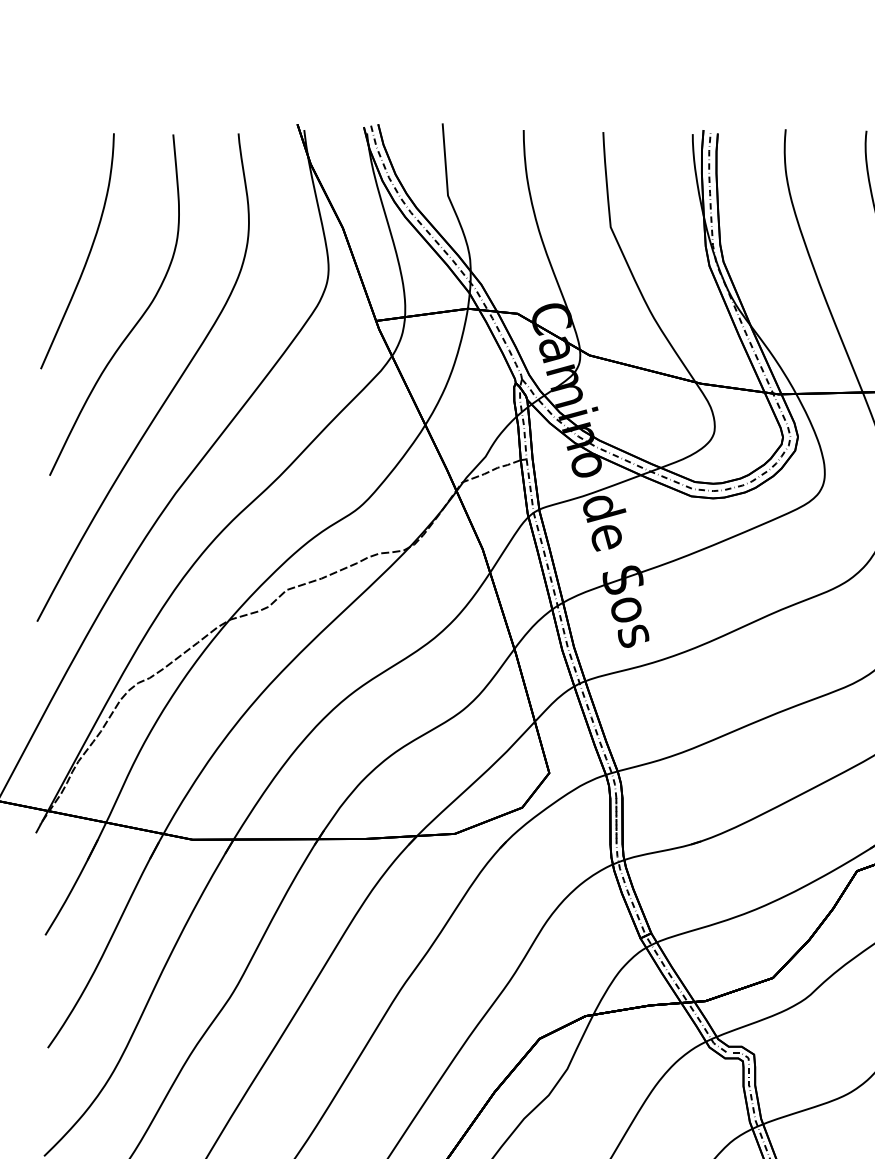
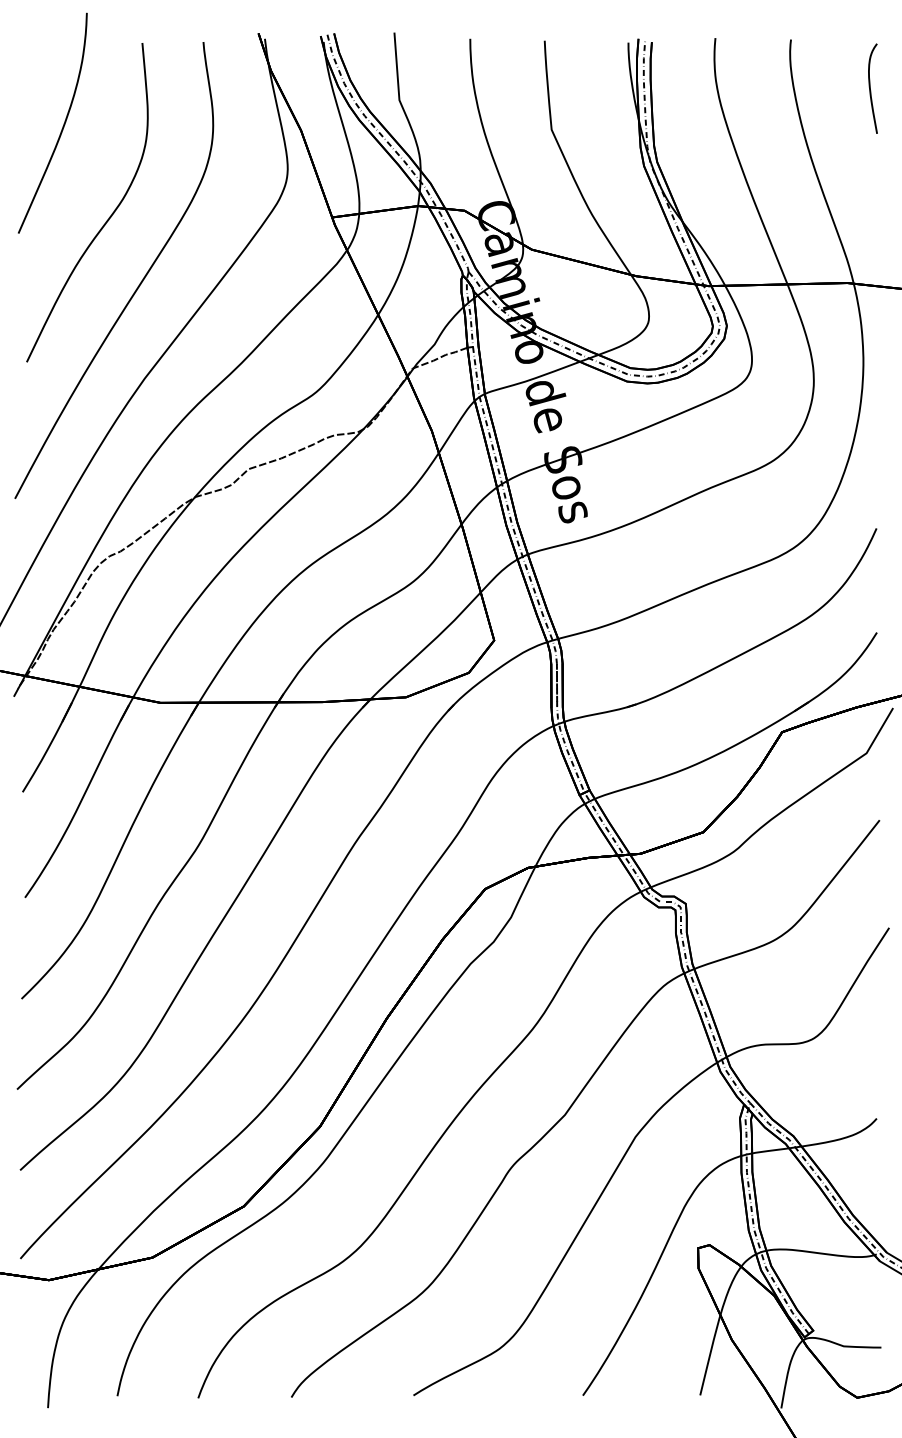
curve: (87, 254) -> (62, 126), moved

